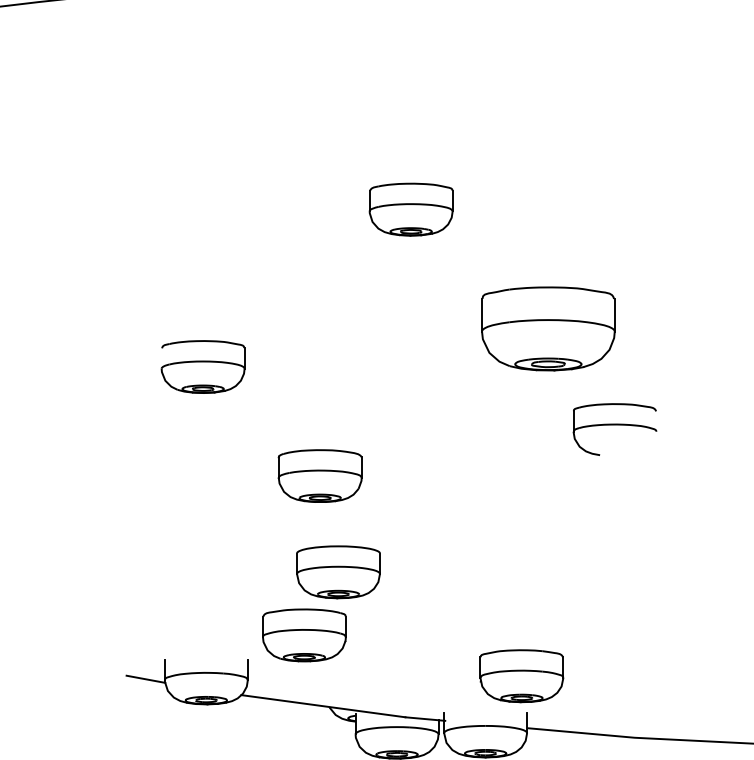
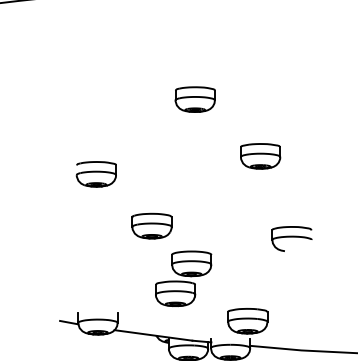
part: (548, 329) -> (260, 156), size x0.62
part: (613, 428) -> (291, 238), moved
part: (321, 603) -> (183, 278), moved

